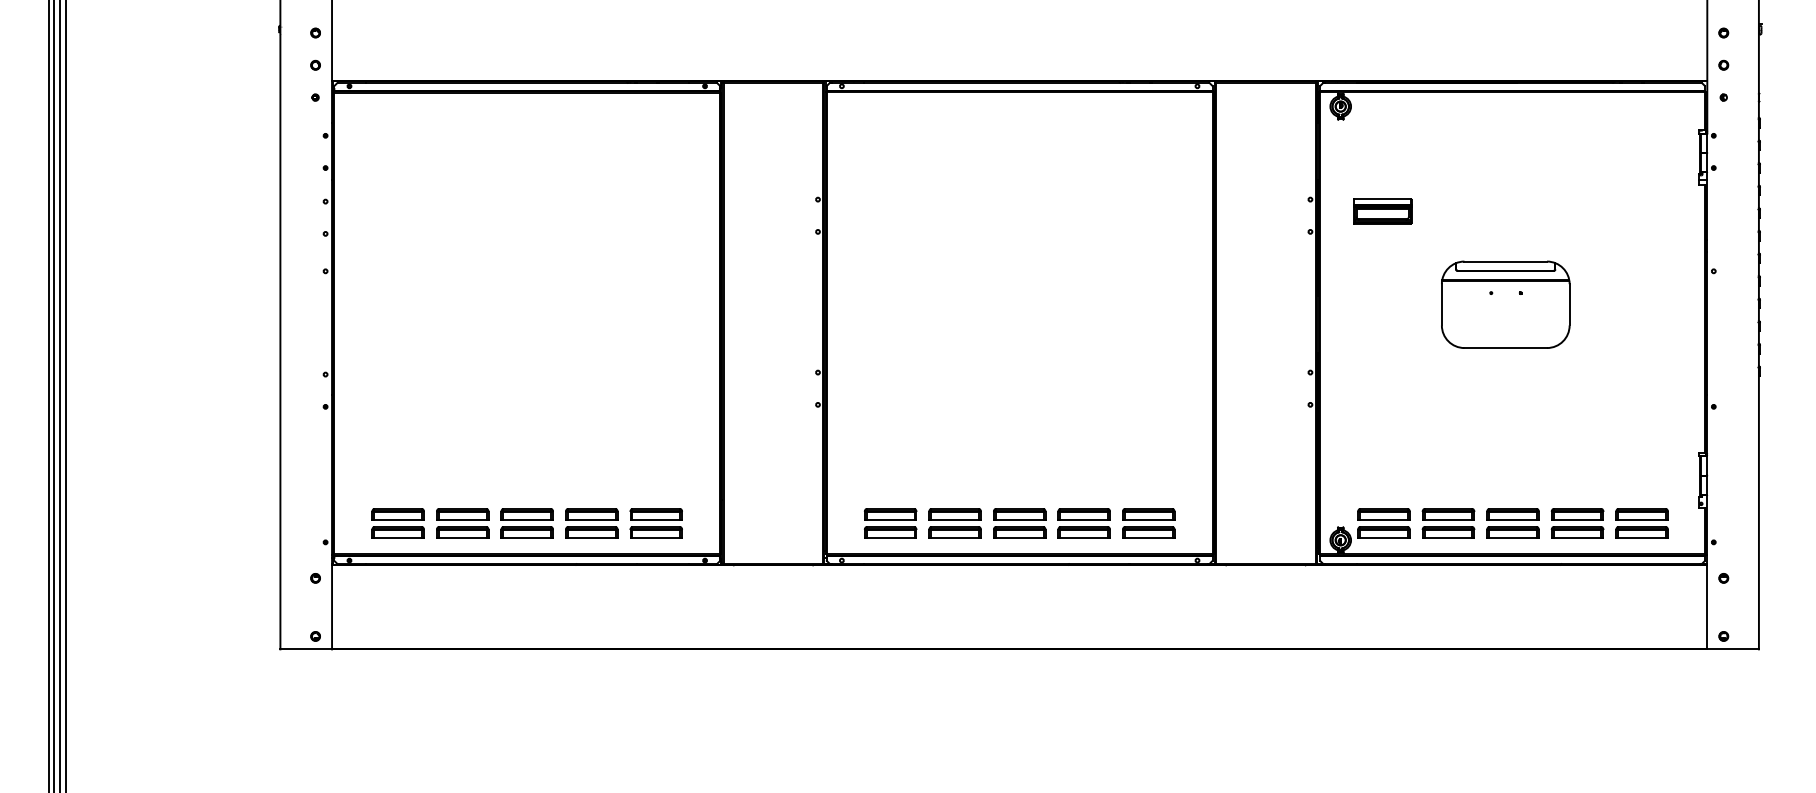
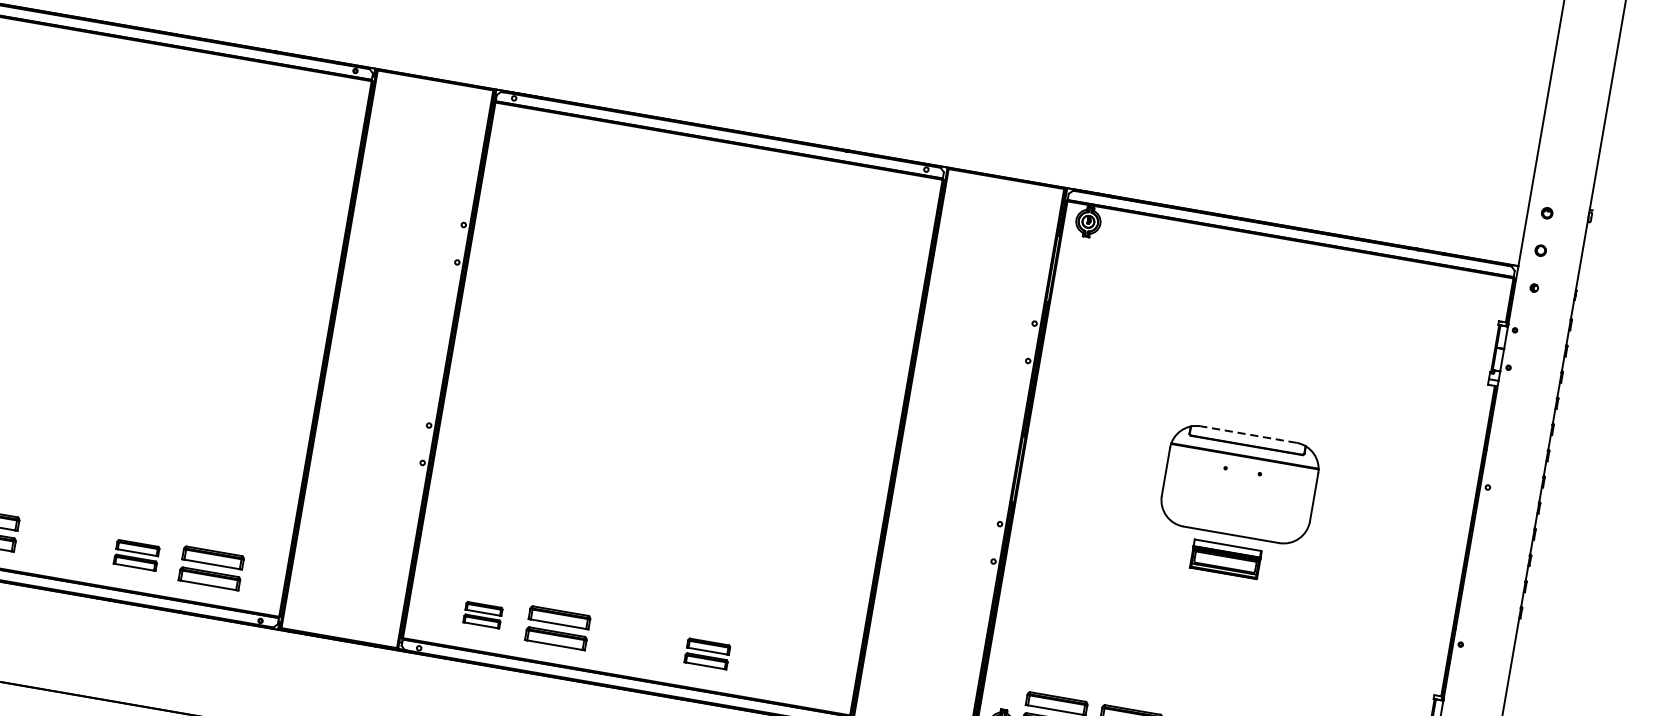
part: (1382, 211) -> (1225, 559), moved
line: (1505, 261) -> (1248, 434), solid -> dashed
part: (526, 523) -> (60, 542), removed
part: (591, 523) -> (136, 555), size x0.7
part: (890, 523) -> (482, 615), size x0.6
part: (1019, 523) -> (632, 640), removed
part: (1083, 523) -> (706, 653), size x0.7
part: (1148, 523) -> (782, 666), removed

